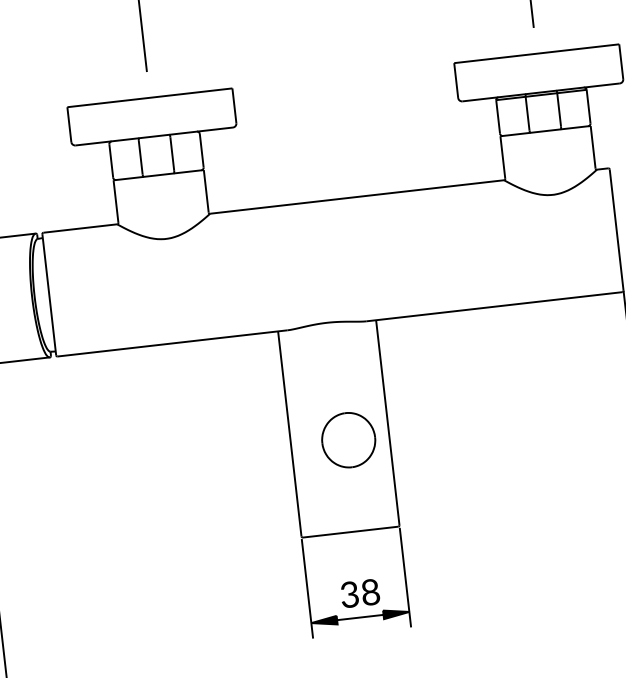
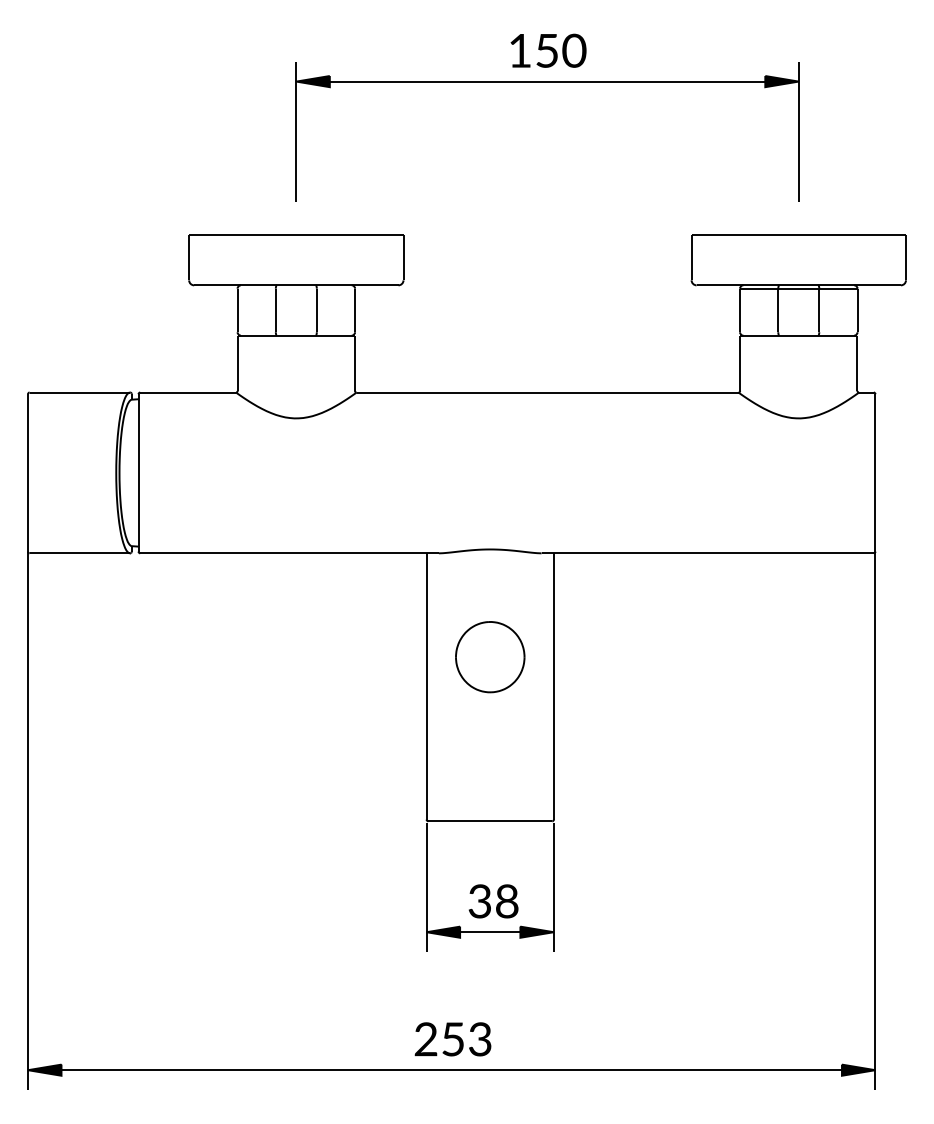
part: (348, 440) -> (490, 657), moved

